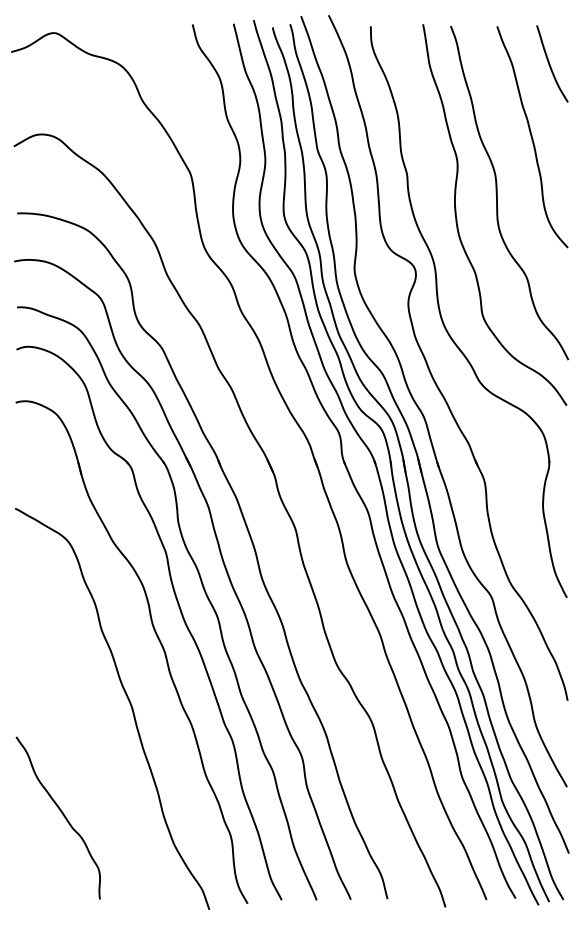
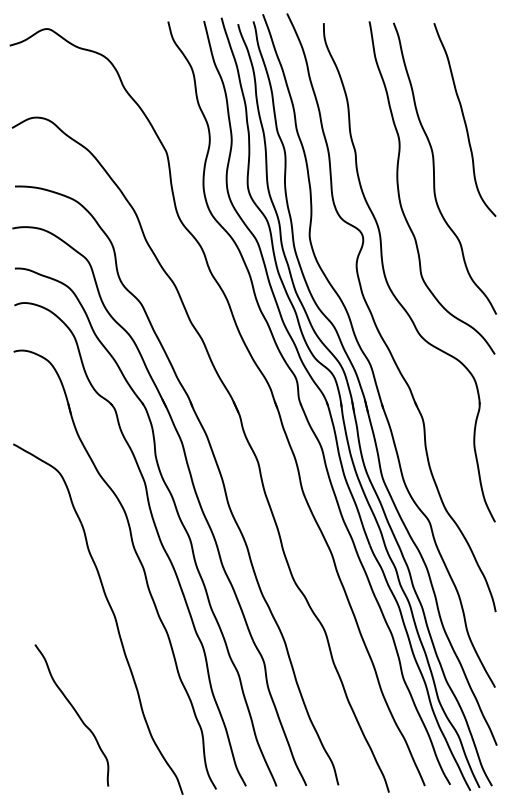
curve: (550, 63) -> (480, 55), removed
curve: (61, 813) -> (74, 711), moved

